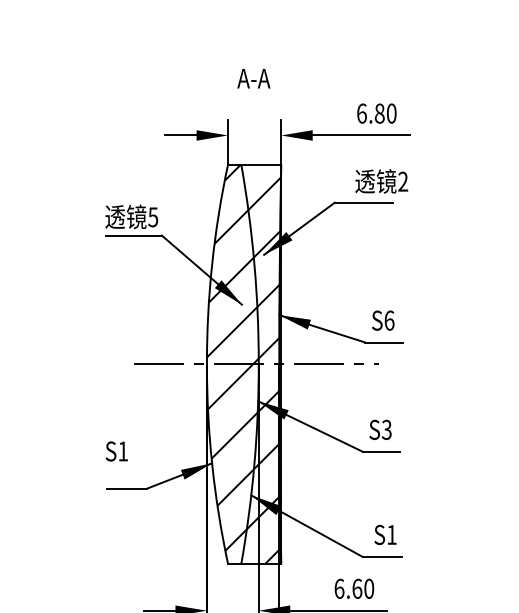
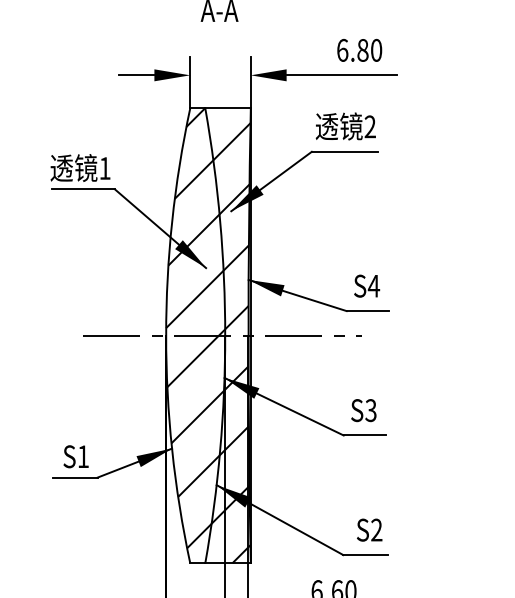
text: (381, 181) -> (345, 126), moved
text: (153, 217) -> (105, 168), 5 -> 1
text: (389, 320) -> (374, 285), S6 -> S4
text: (116, 451) -> (75, 456), moved
text: (391, 534) -> (376, 529), S1 -> S2

